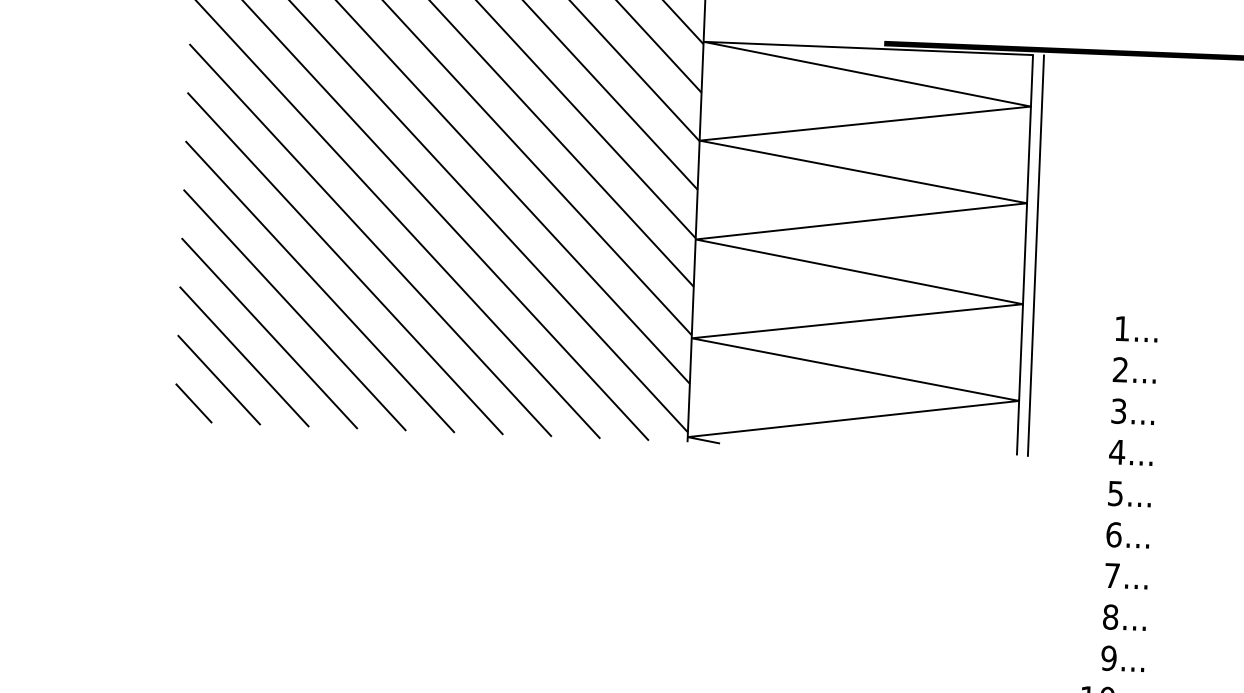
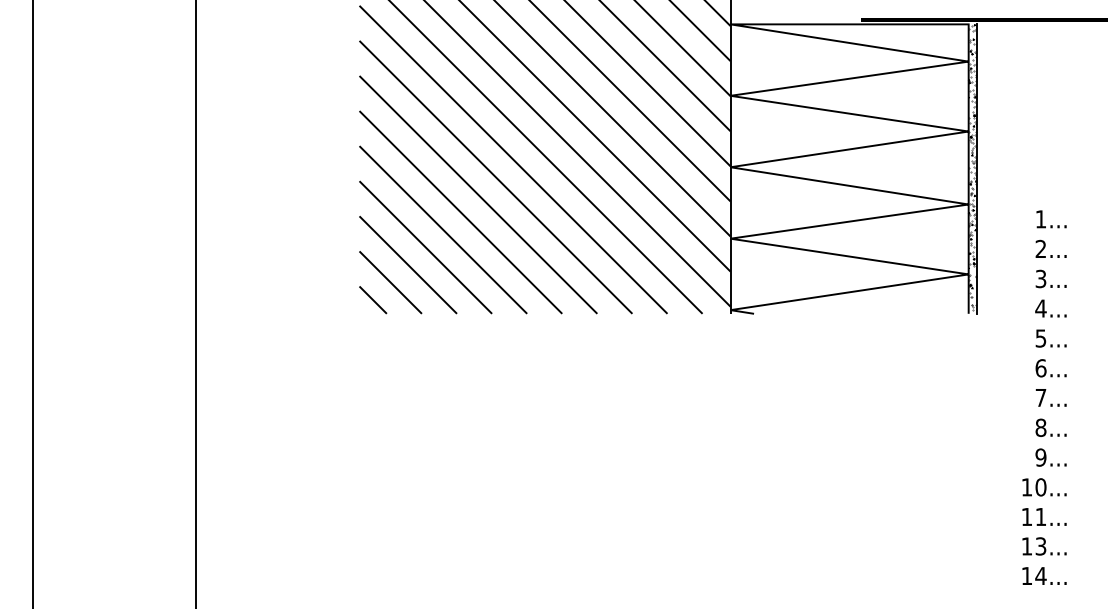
hatch: (1030, 251) -> (972, 166), added

